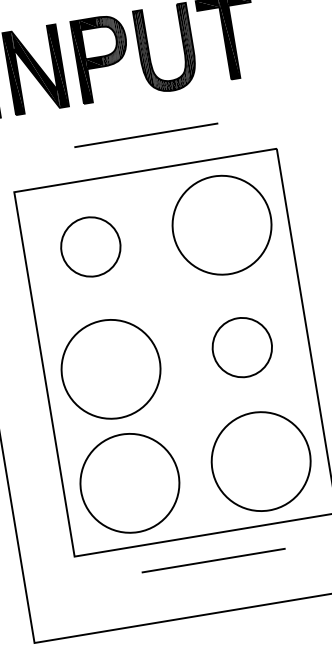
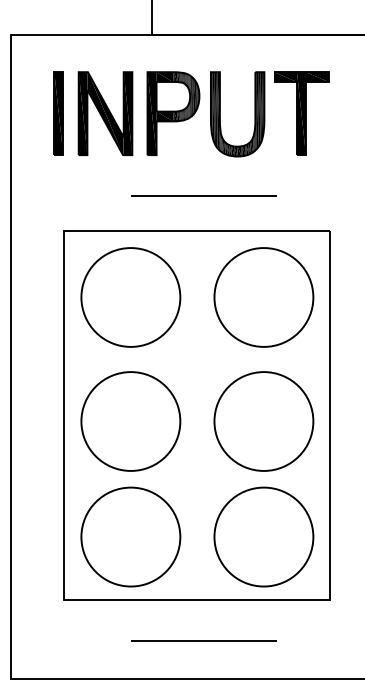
part: (90, 247) -> (130, 297), size x1.67
part: (241, 347) -> (263, 421), size x1.67
line: (213, 560) -> (203, 640), moved

